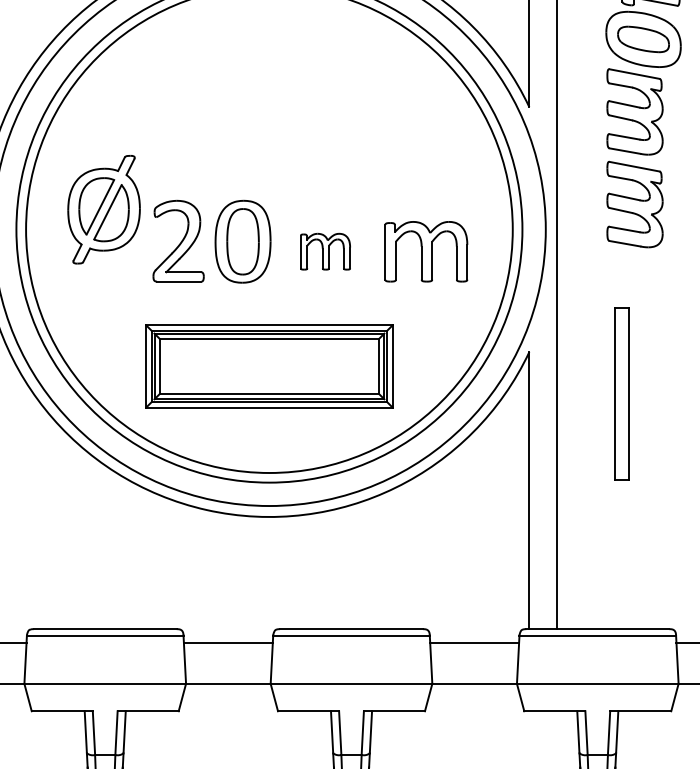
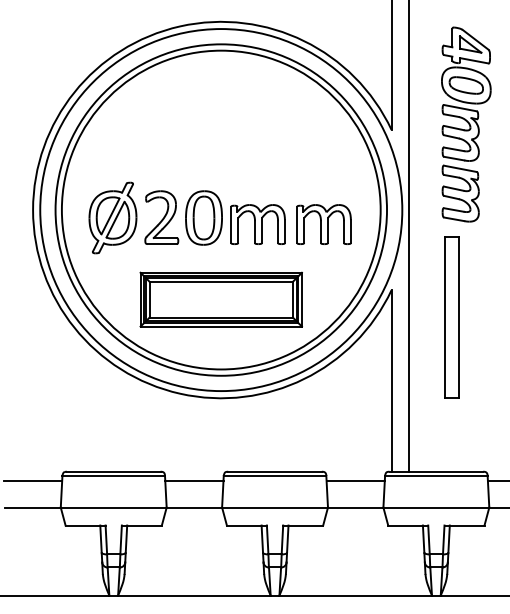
part: (103, 208) -> (112, 217), moved
part: (324, 251) -> (257, 224), size x1.67
part: (620, 393) -> (451, 317), size x1.43

